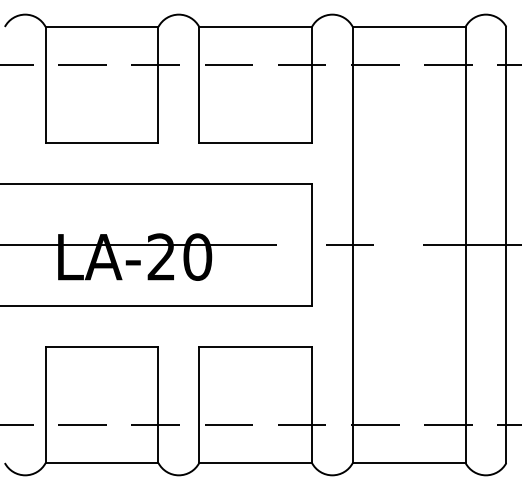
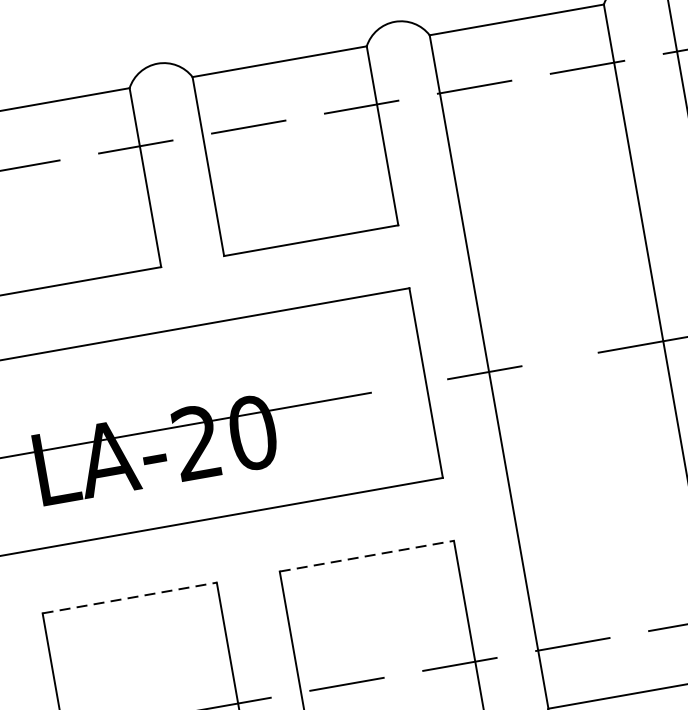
line: (102, 347) -> (130, 598), solid -> dashed
line: (256, 347) -> (368, 556), solid -> dashed

